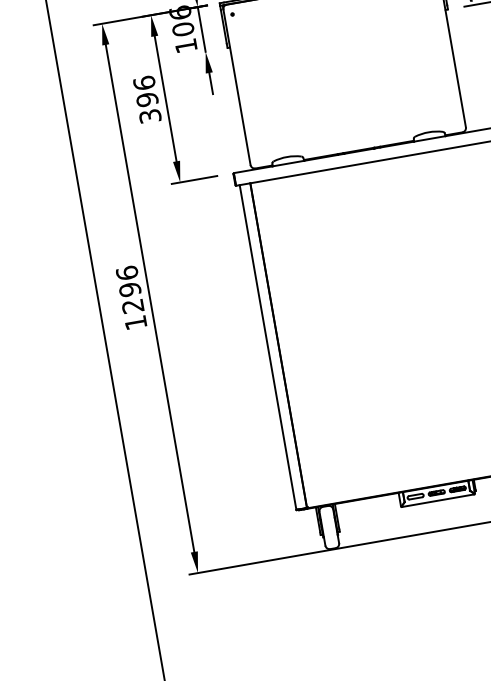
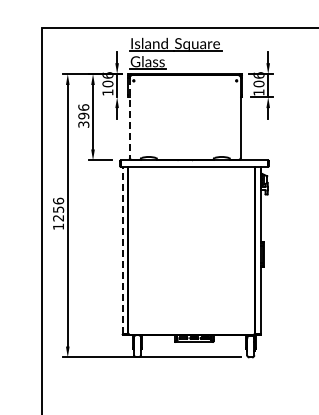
line: (236, 88) -> (129, 118), solid -> dashed
text: (129, 289) -> (58, 209), 1296 -> 1256
line: (267, 347) -> (122, 250), solid -> dashed

